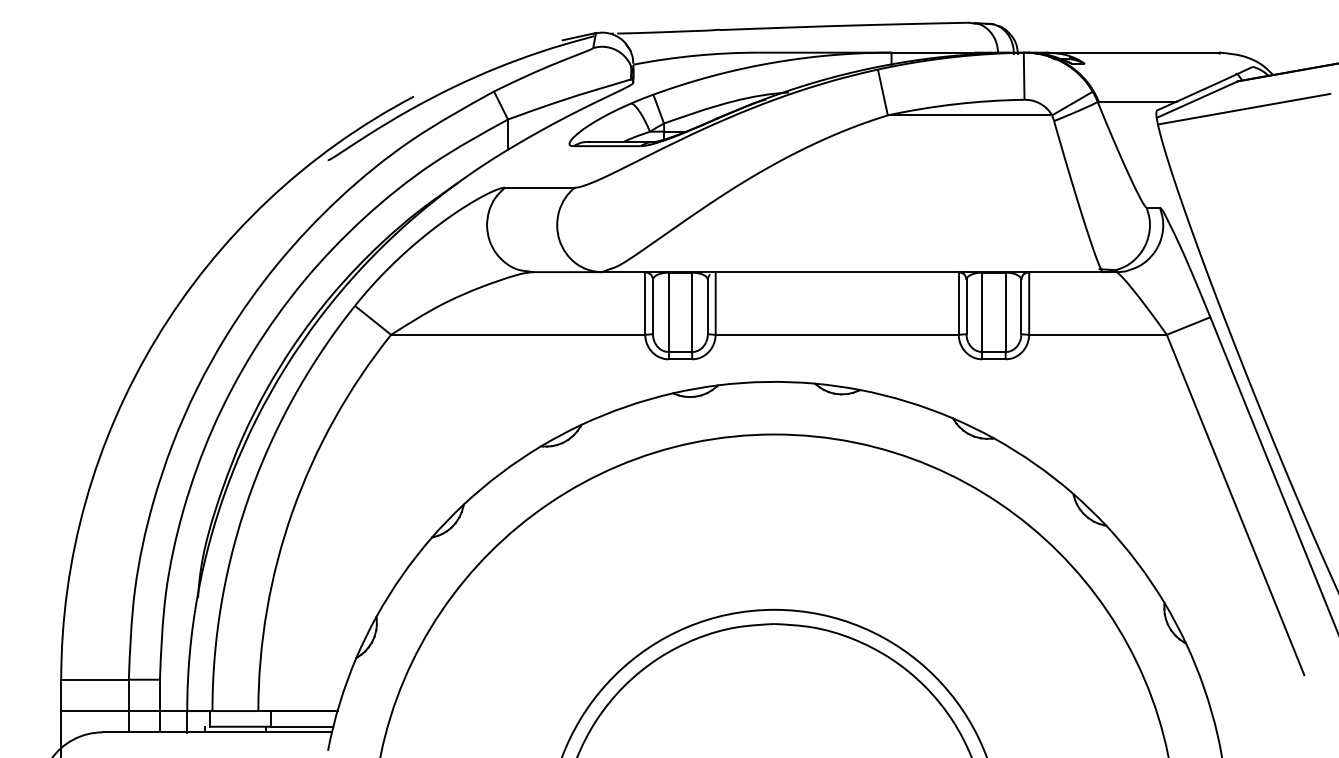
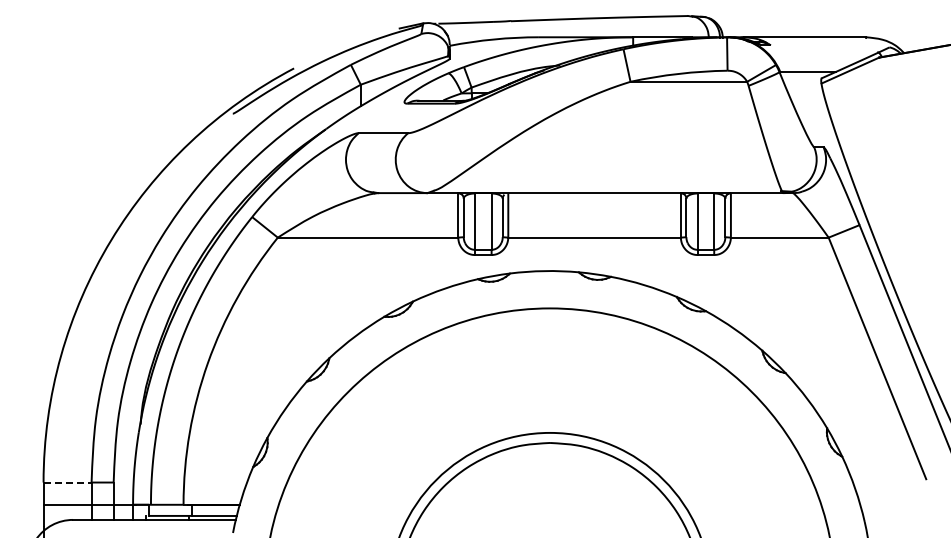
line: (1244, 109) -> (883, 77), removed
line: (96, 679) -> (68, 482), solid -> dashed

